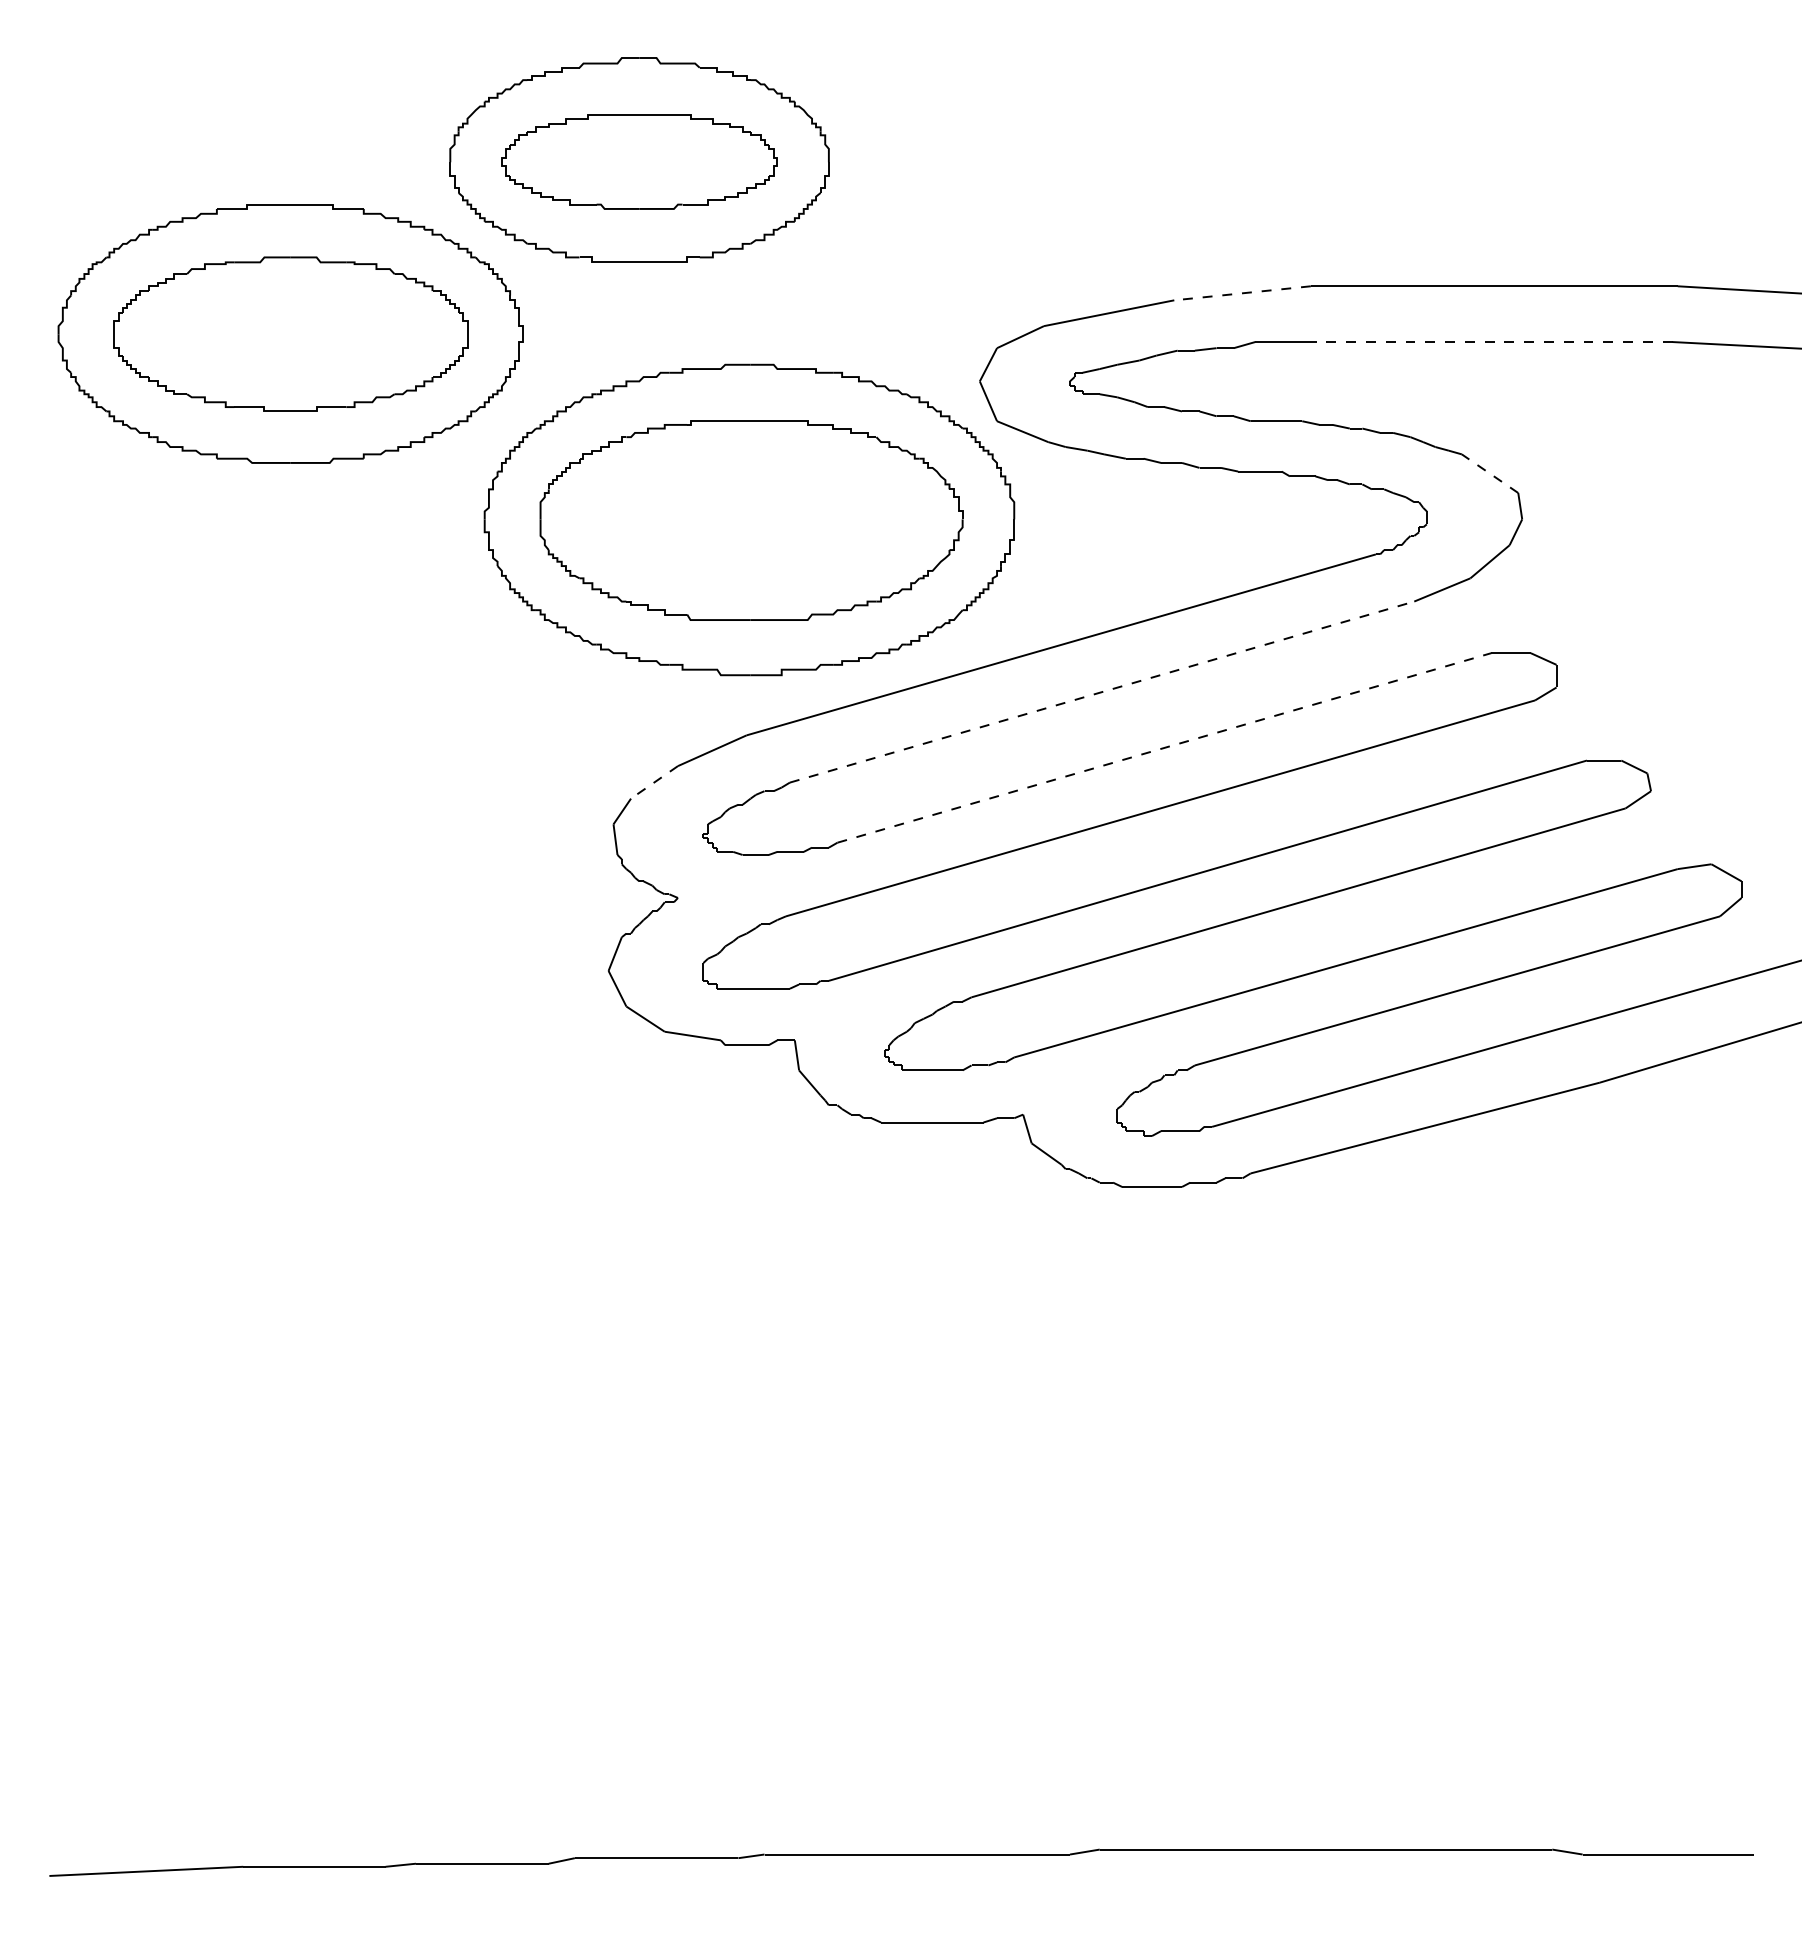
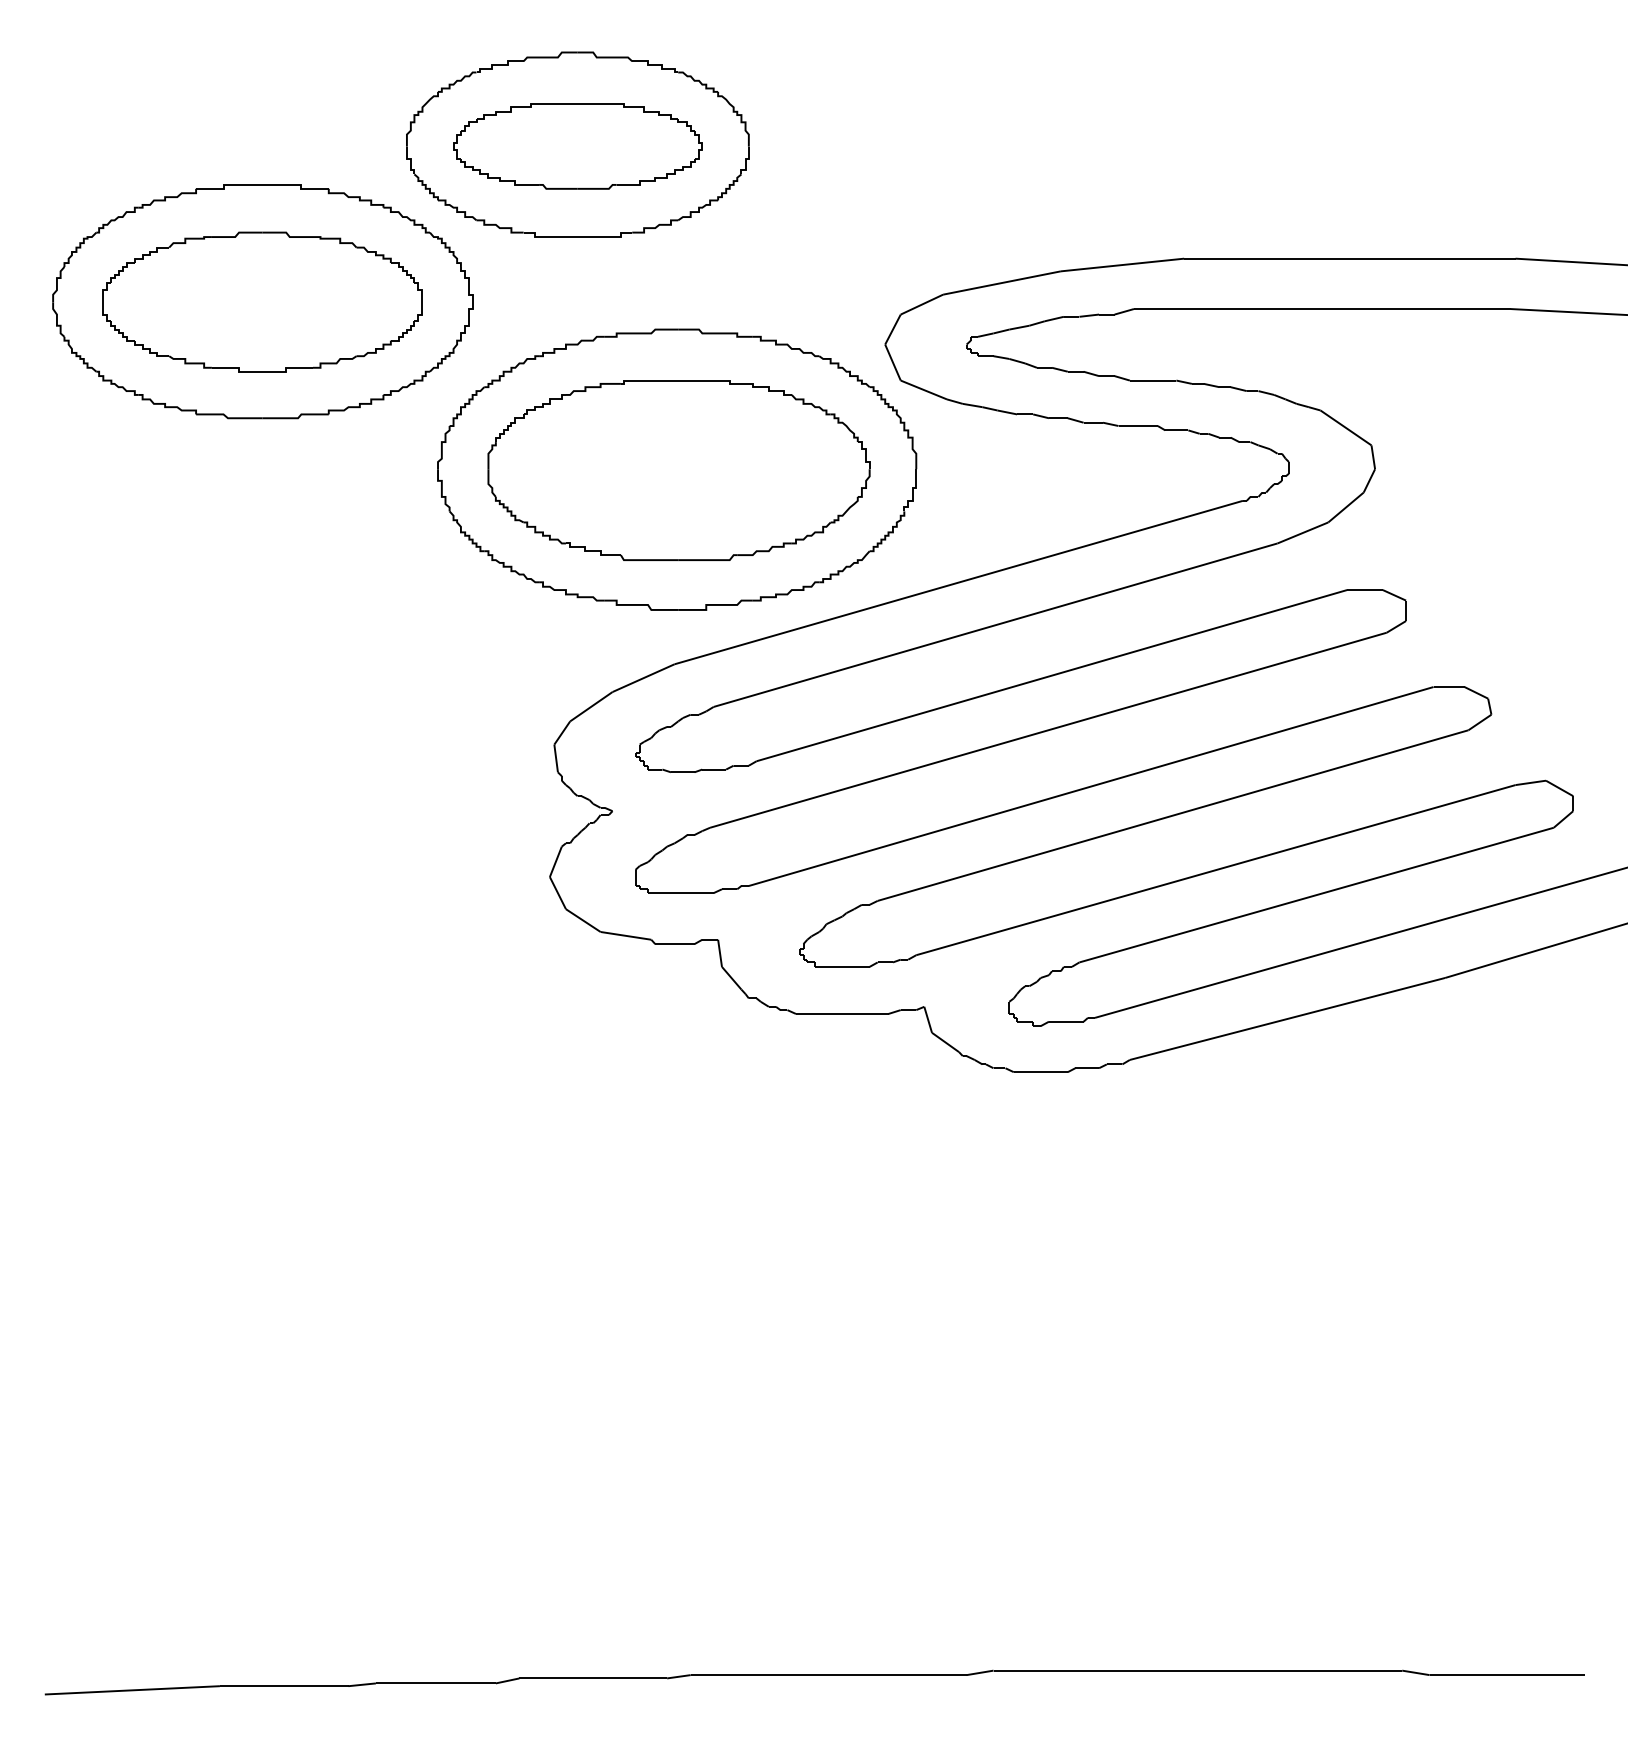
line: (1242, 293) -> (1122, 265), dashed -> solid
line: (1494, 342) -> (1350, 309), dashed -> solid
line: (1489, 473) -> (1345, 427), dashed -> solid
line: (1102, 691) -> (995, 624), dashed -> solid
line: (1164, 747) -> (1051, 675), dashed -> solid
line: (654, 782) -> (591, 706), dashed -> solid

